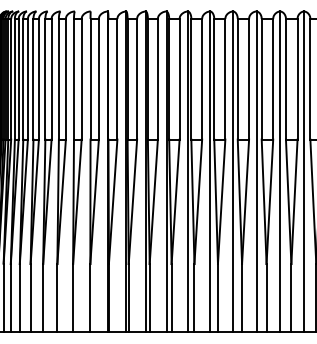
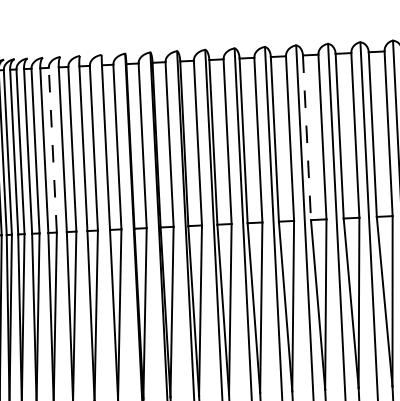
line: (51, 78) -> (52, 149), solid -> dashed
line: (237, 79) -> (306, 138), solid -> dashed

